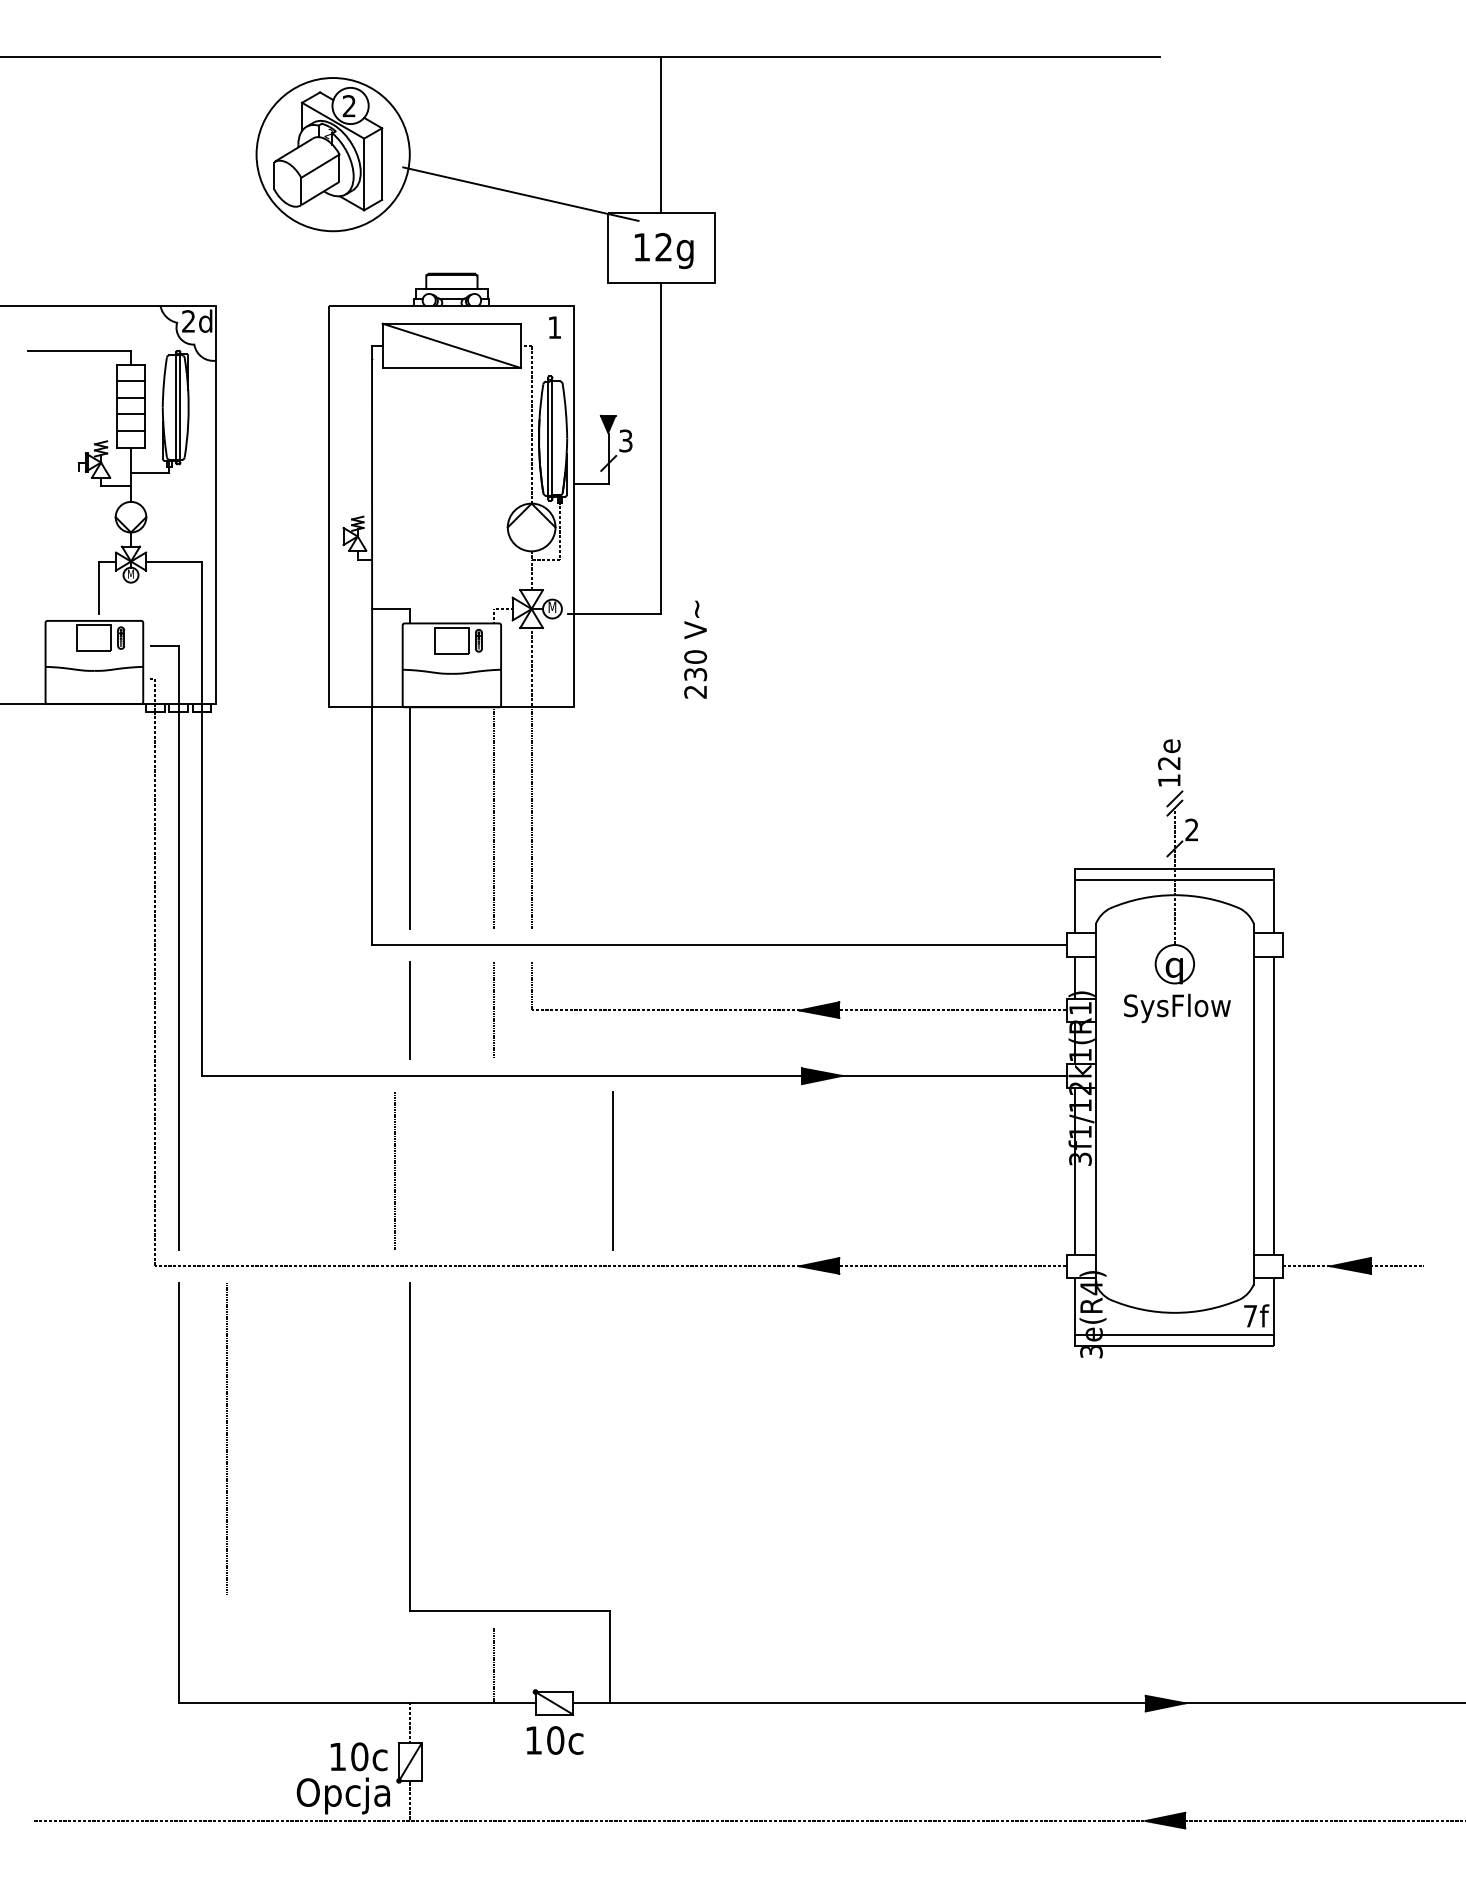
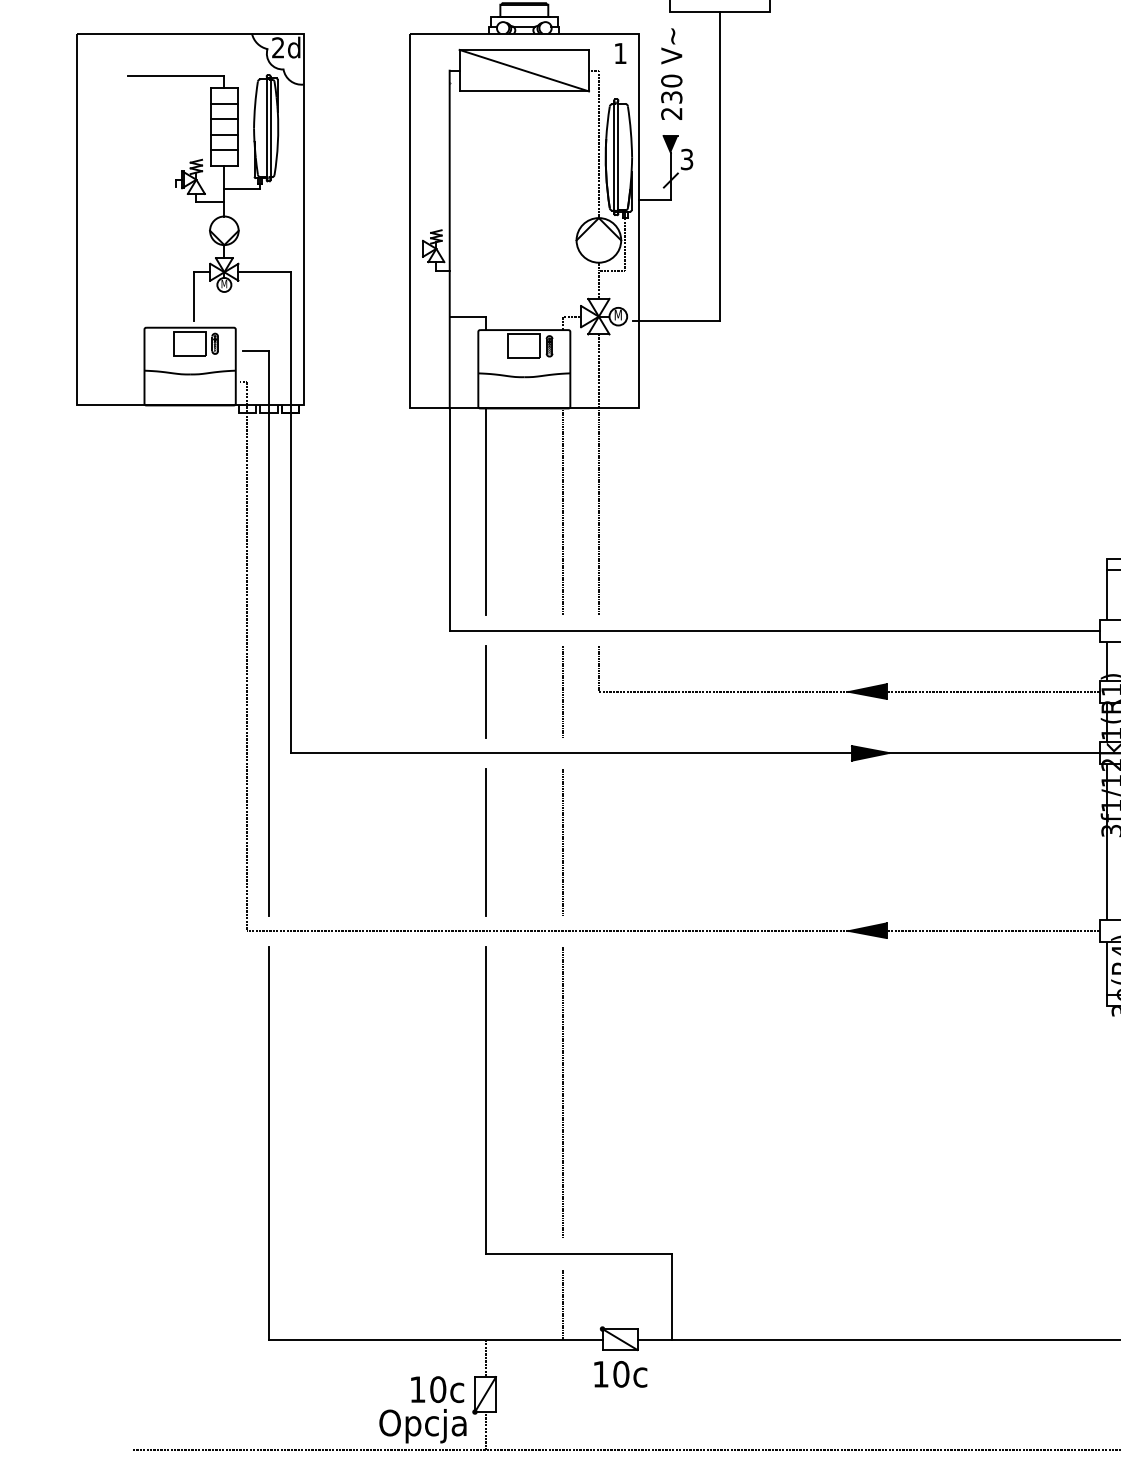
text: (695, 649) -> (671, 74), moved
line: (394, 1170) -> (563, 841), moved
line: (612, 1170) -> (484, 841), moved
line: (226, 1437) -> (563, 1091), moved

